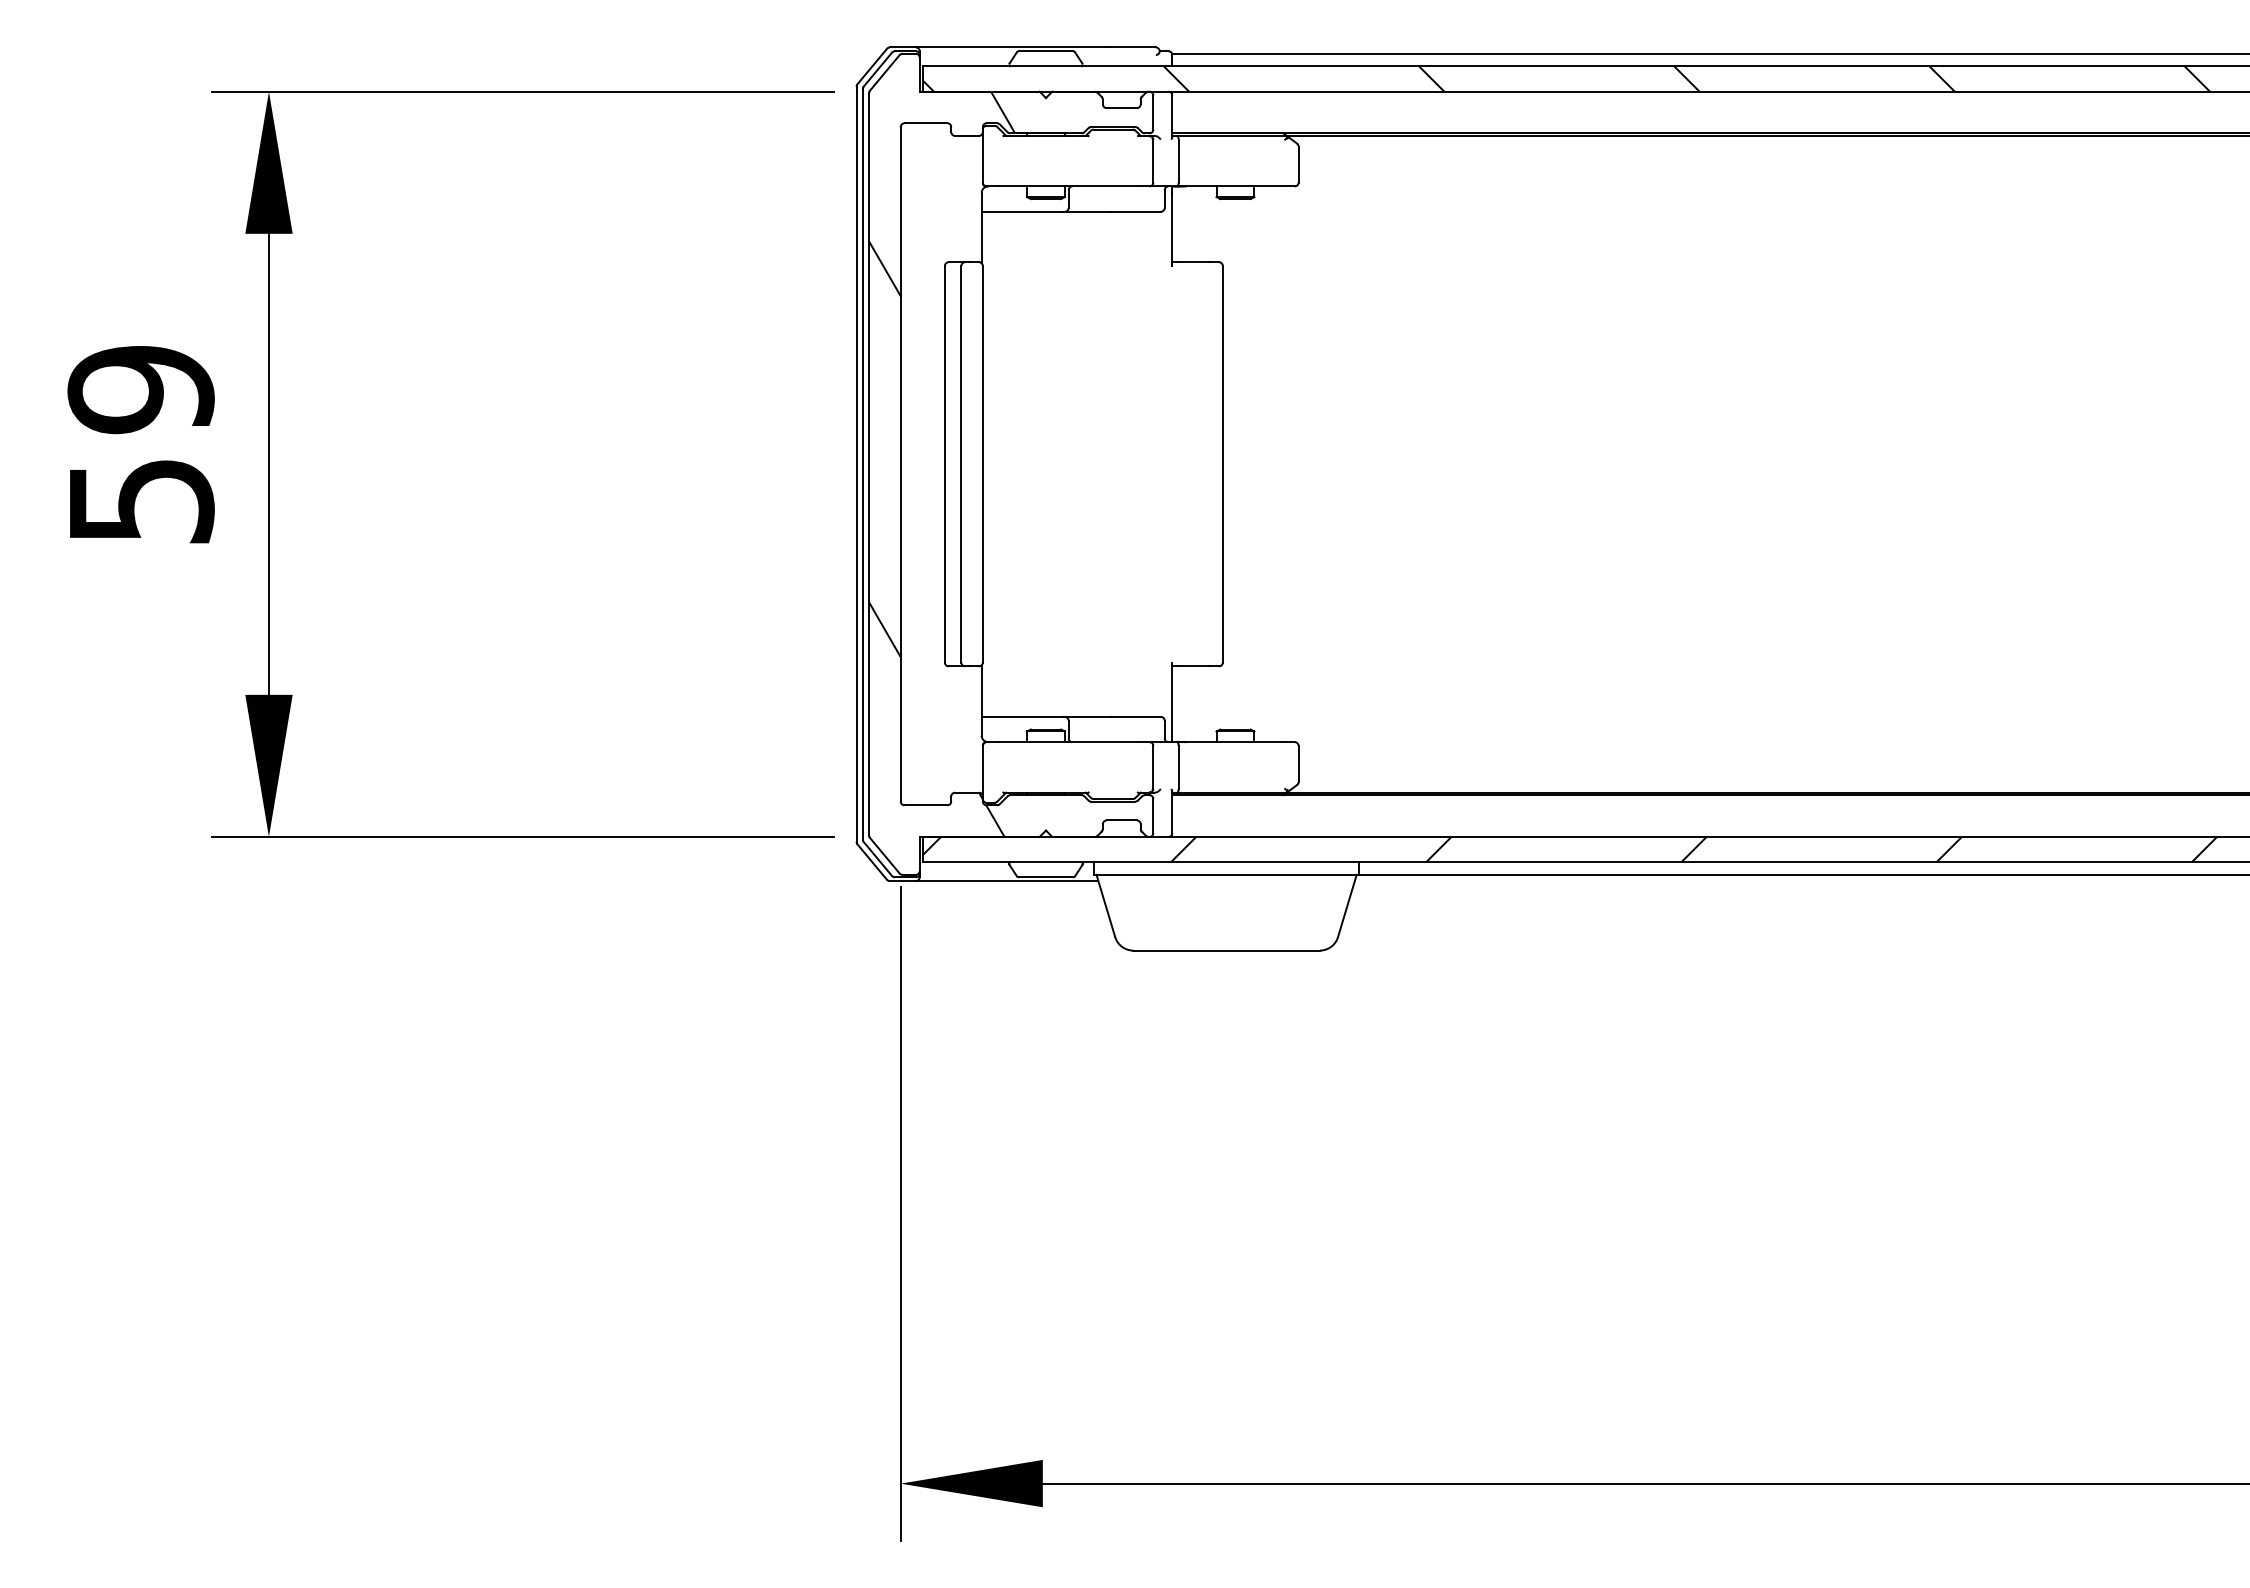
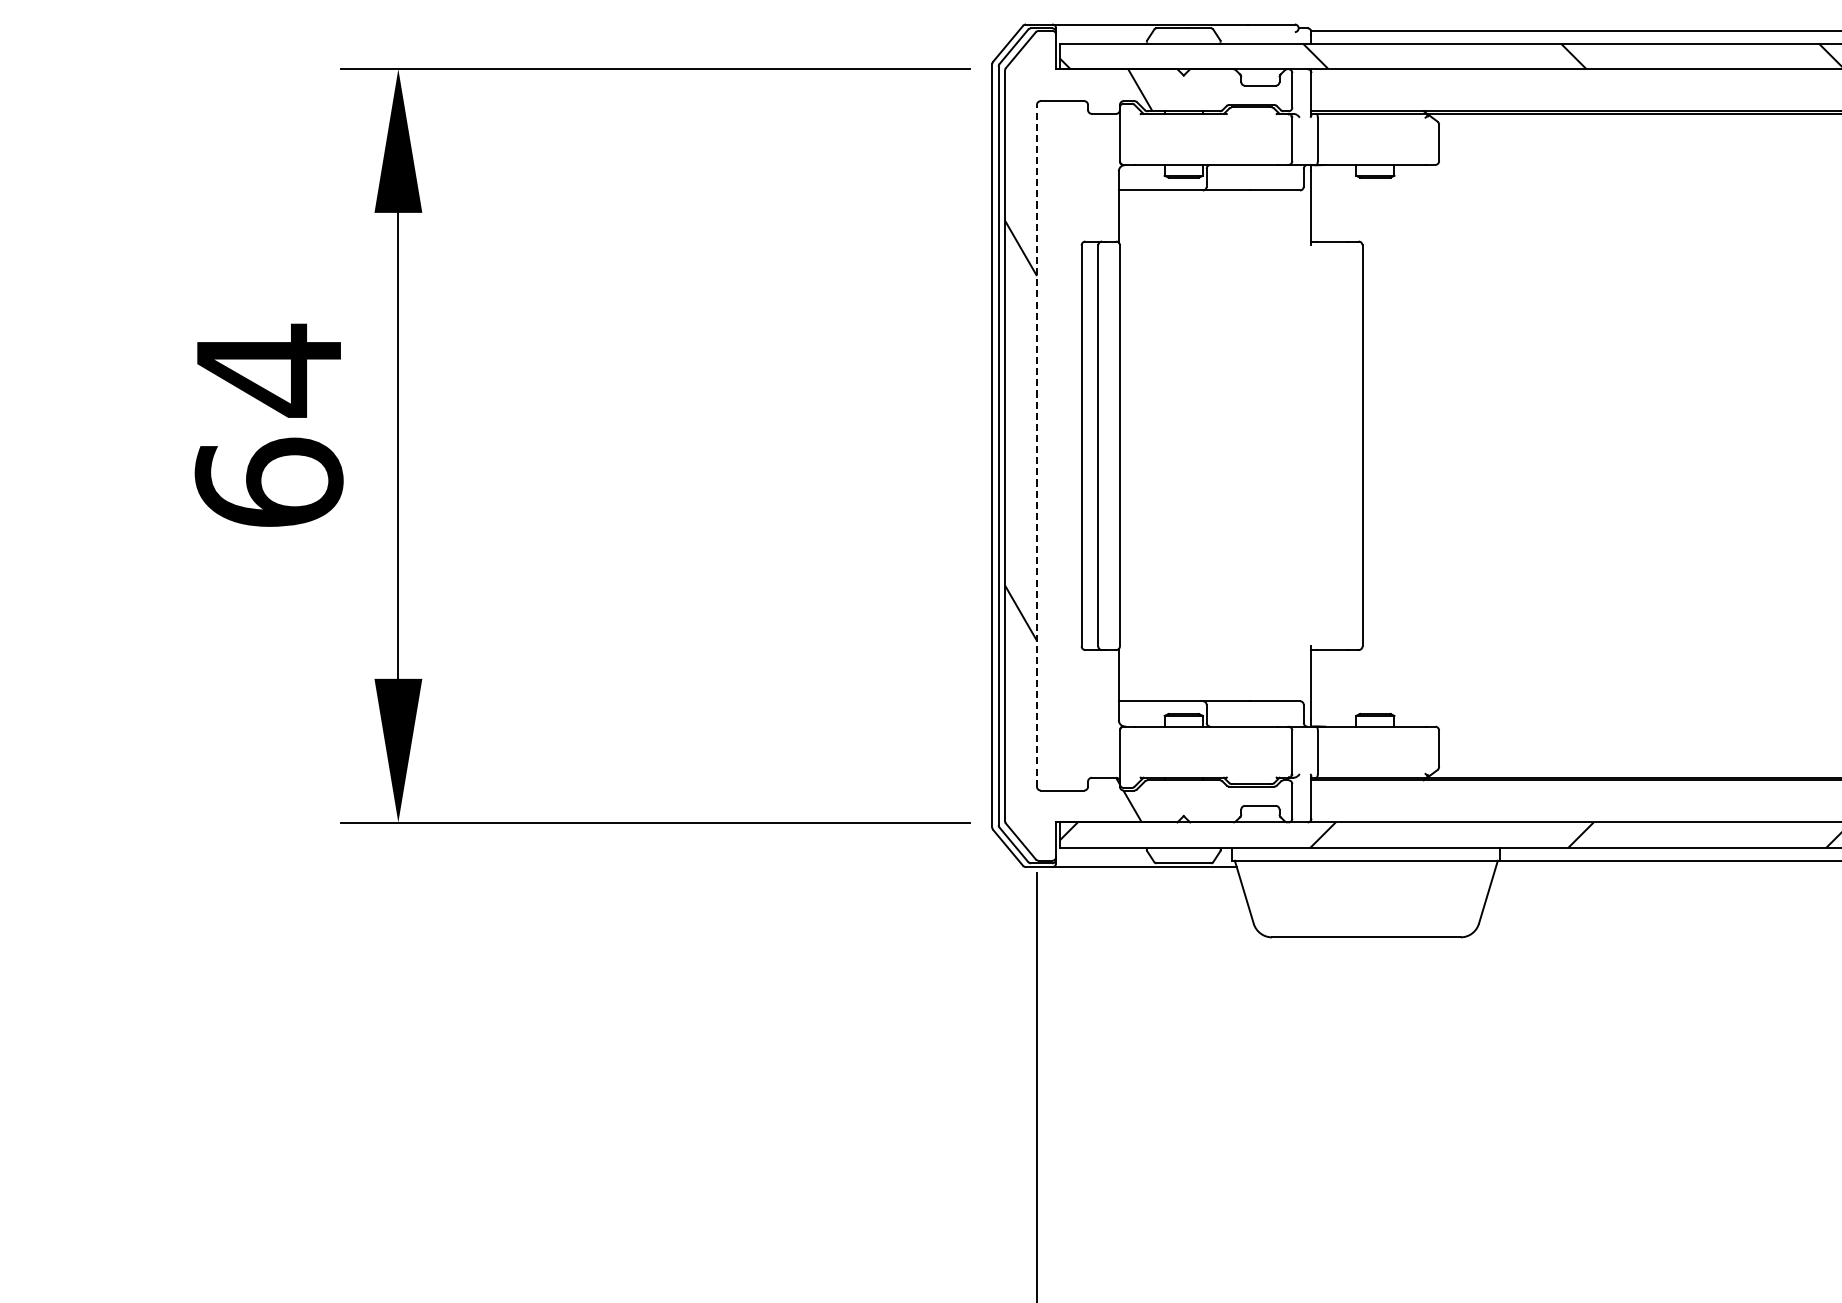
text: (140, 443) -> (268, 424), 59 -> 64
line: (900, 463) -> (1036, 445), solid -> dashed

